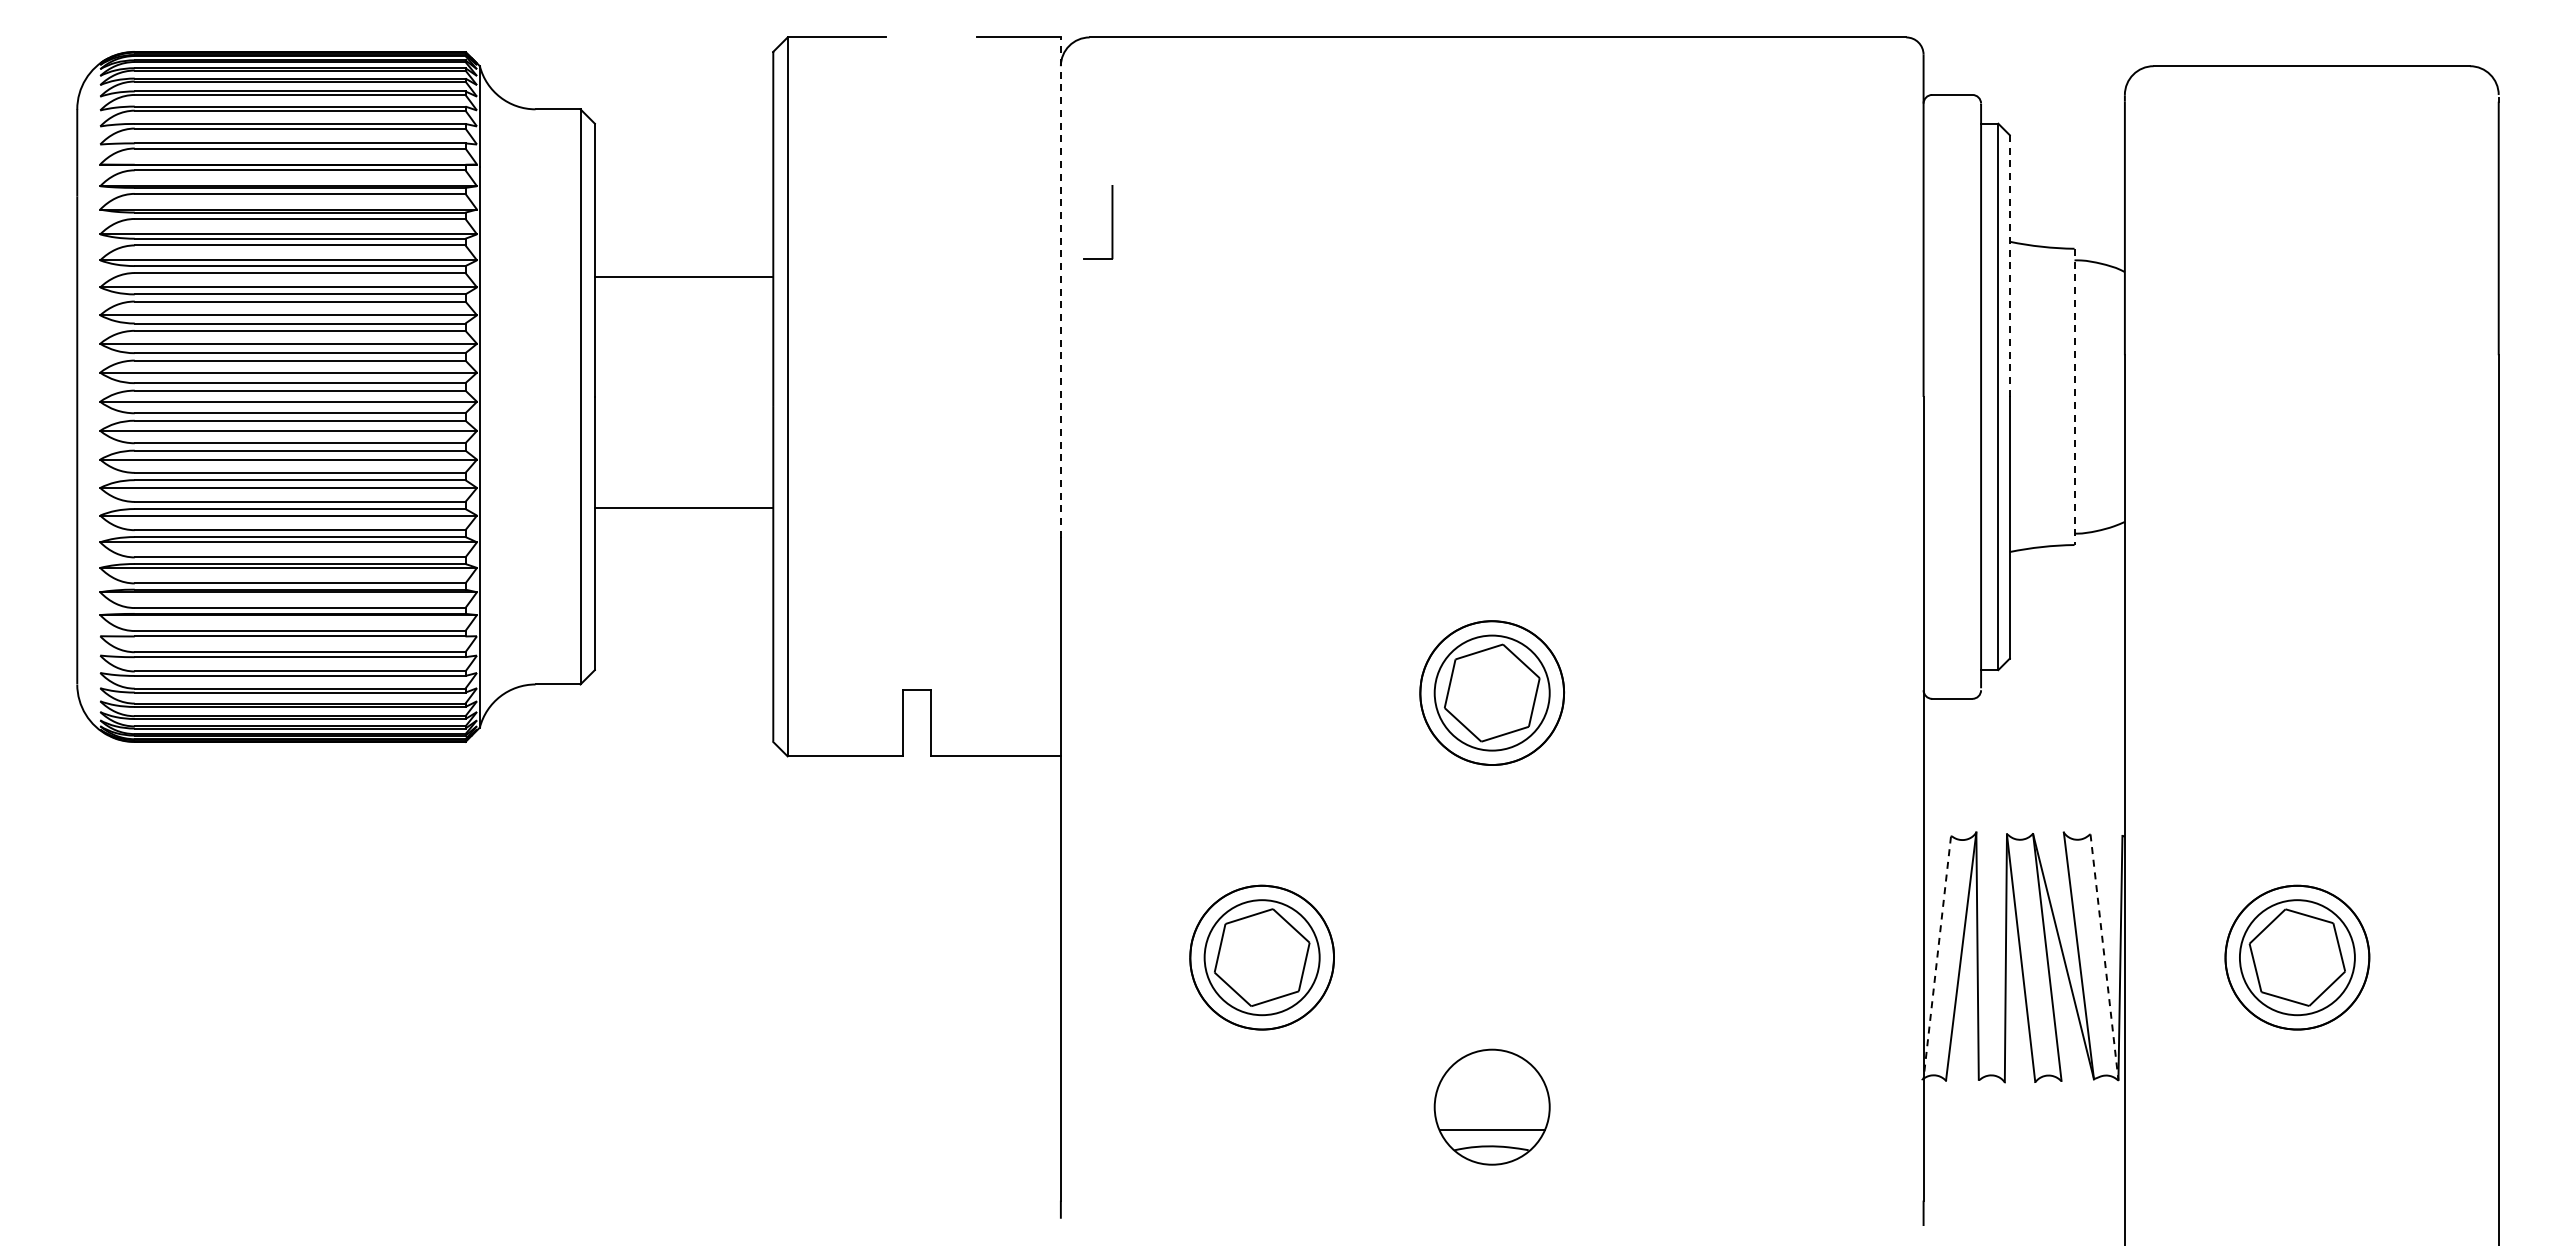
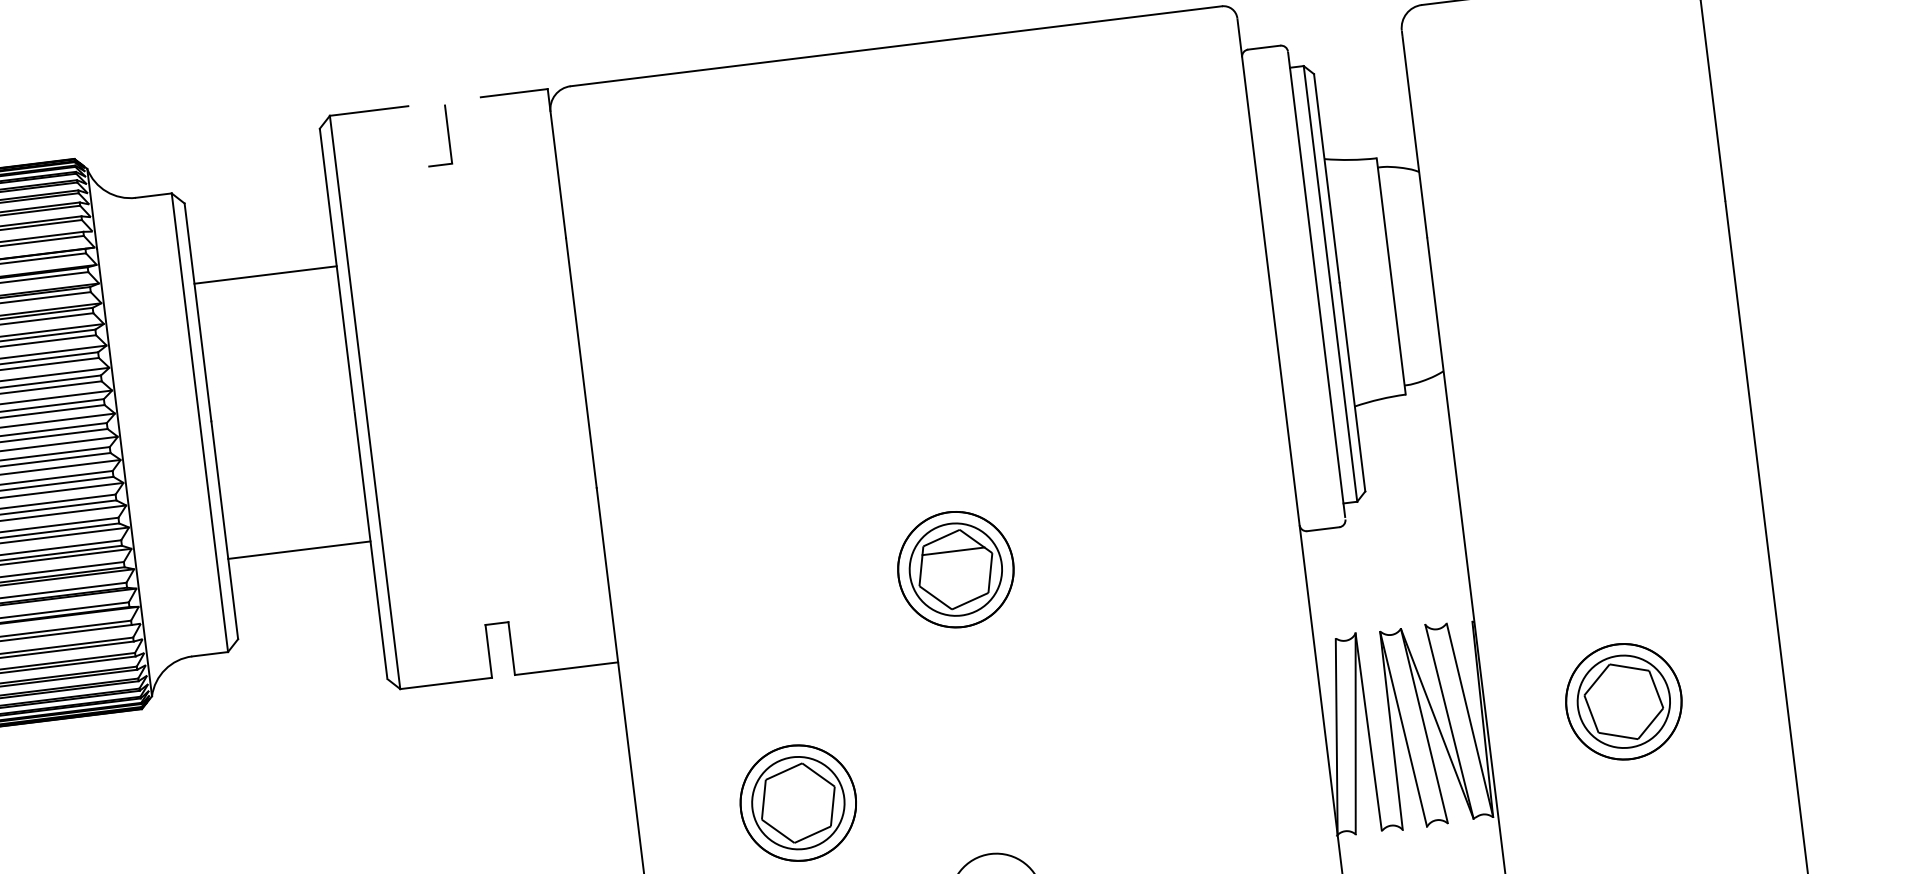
part: (1111, 222) -> (447, 134), moved
line: (2009, 266) -> (1326, 178), dashed -> solid
line: (683, 277) -> (265, 275), moved
line: (1060, 287) -> (571, 288), dashed -> solid
line: (2074, 397) -> (1391, 276), dashed -> solid
line: (683, 508) -> (298, 550), moved
line: (1491, 670) -> (953, 551), added
line: (1937, 957) -> (1336, 736), dashed -> solid
line: (2104, 957) -> (1470, 720), dashed -> solid

